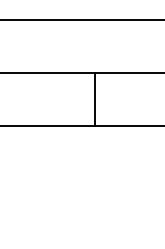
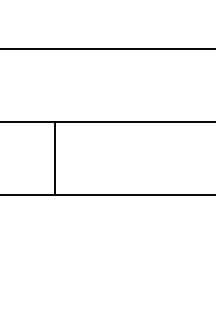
line: (94, 98) -> (54, 157), moved

